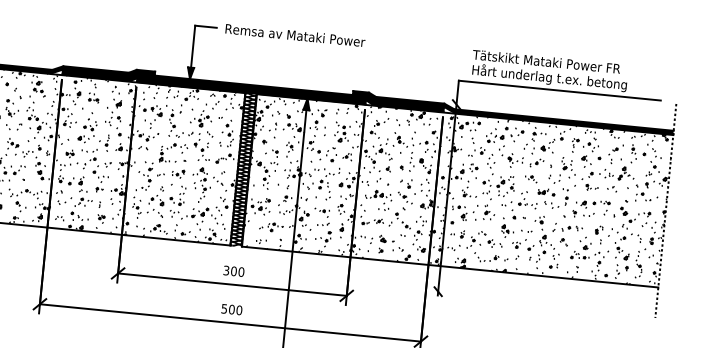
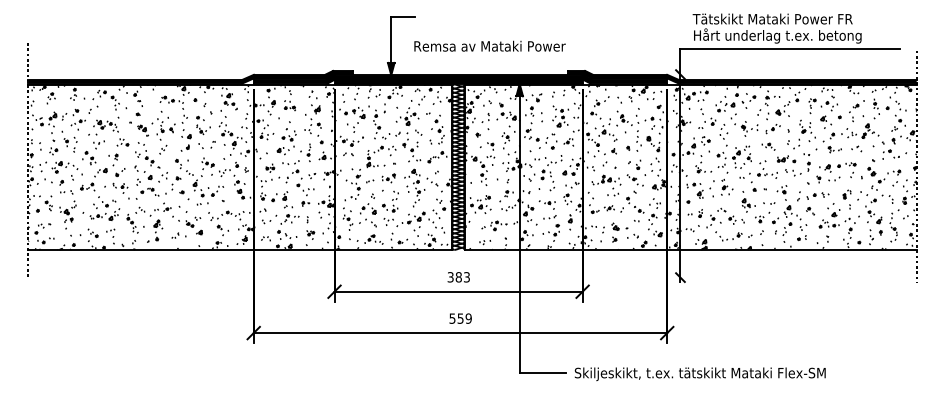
text: (295, 34) -> (489, 45), moved
text: (237, 271) -> (462, 277), 300 -> 383
text: (235, 309) -> (464, 318), 500 -> 559

